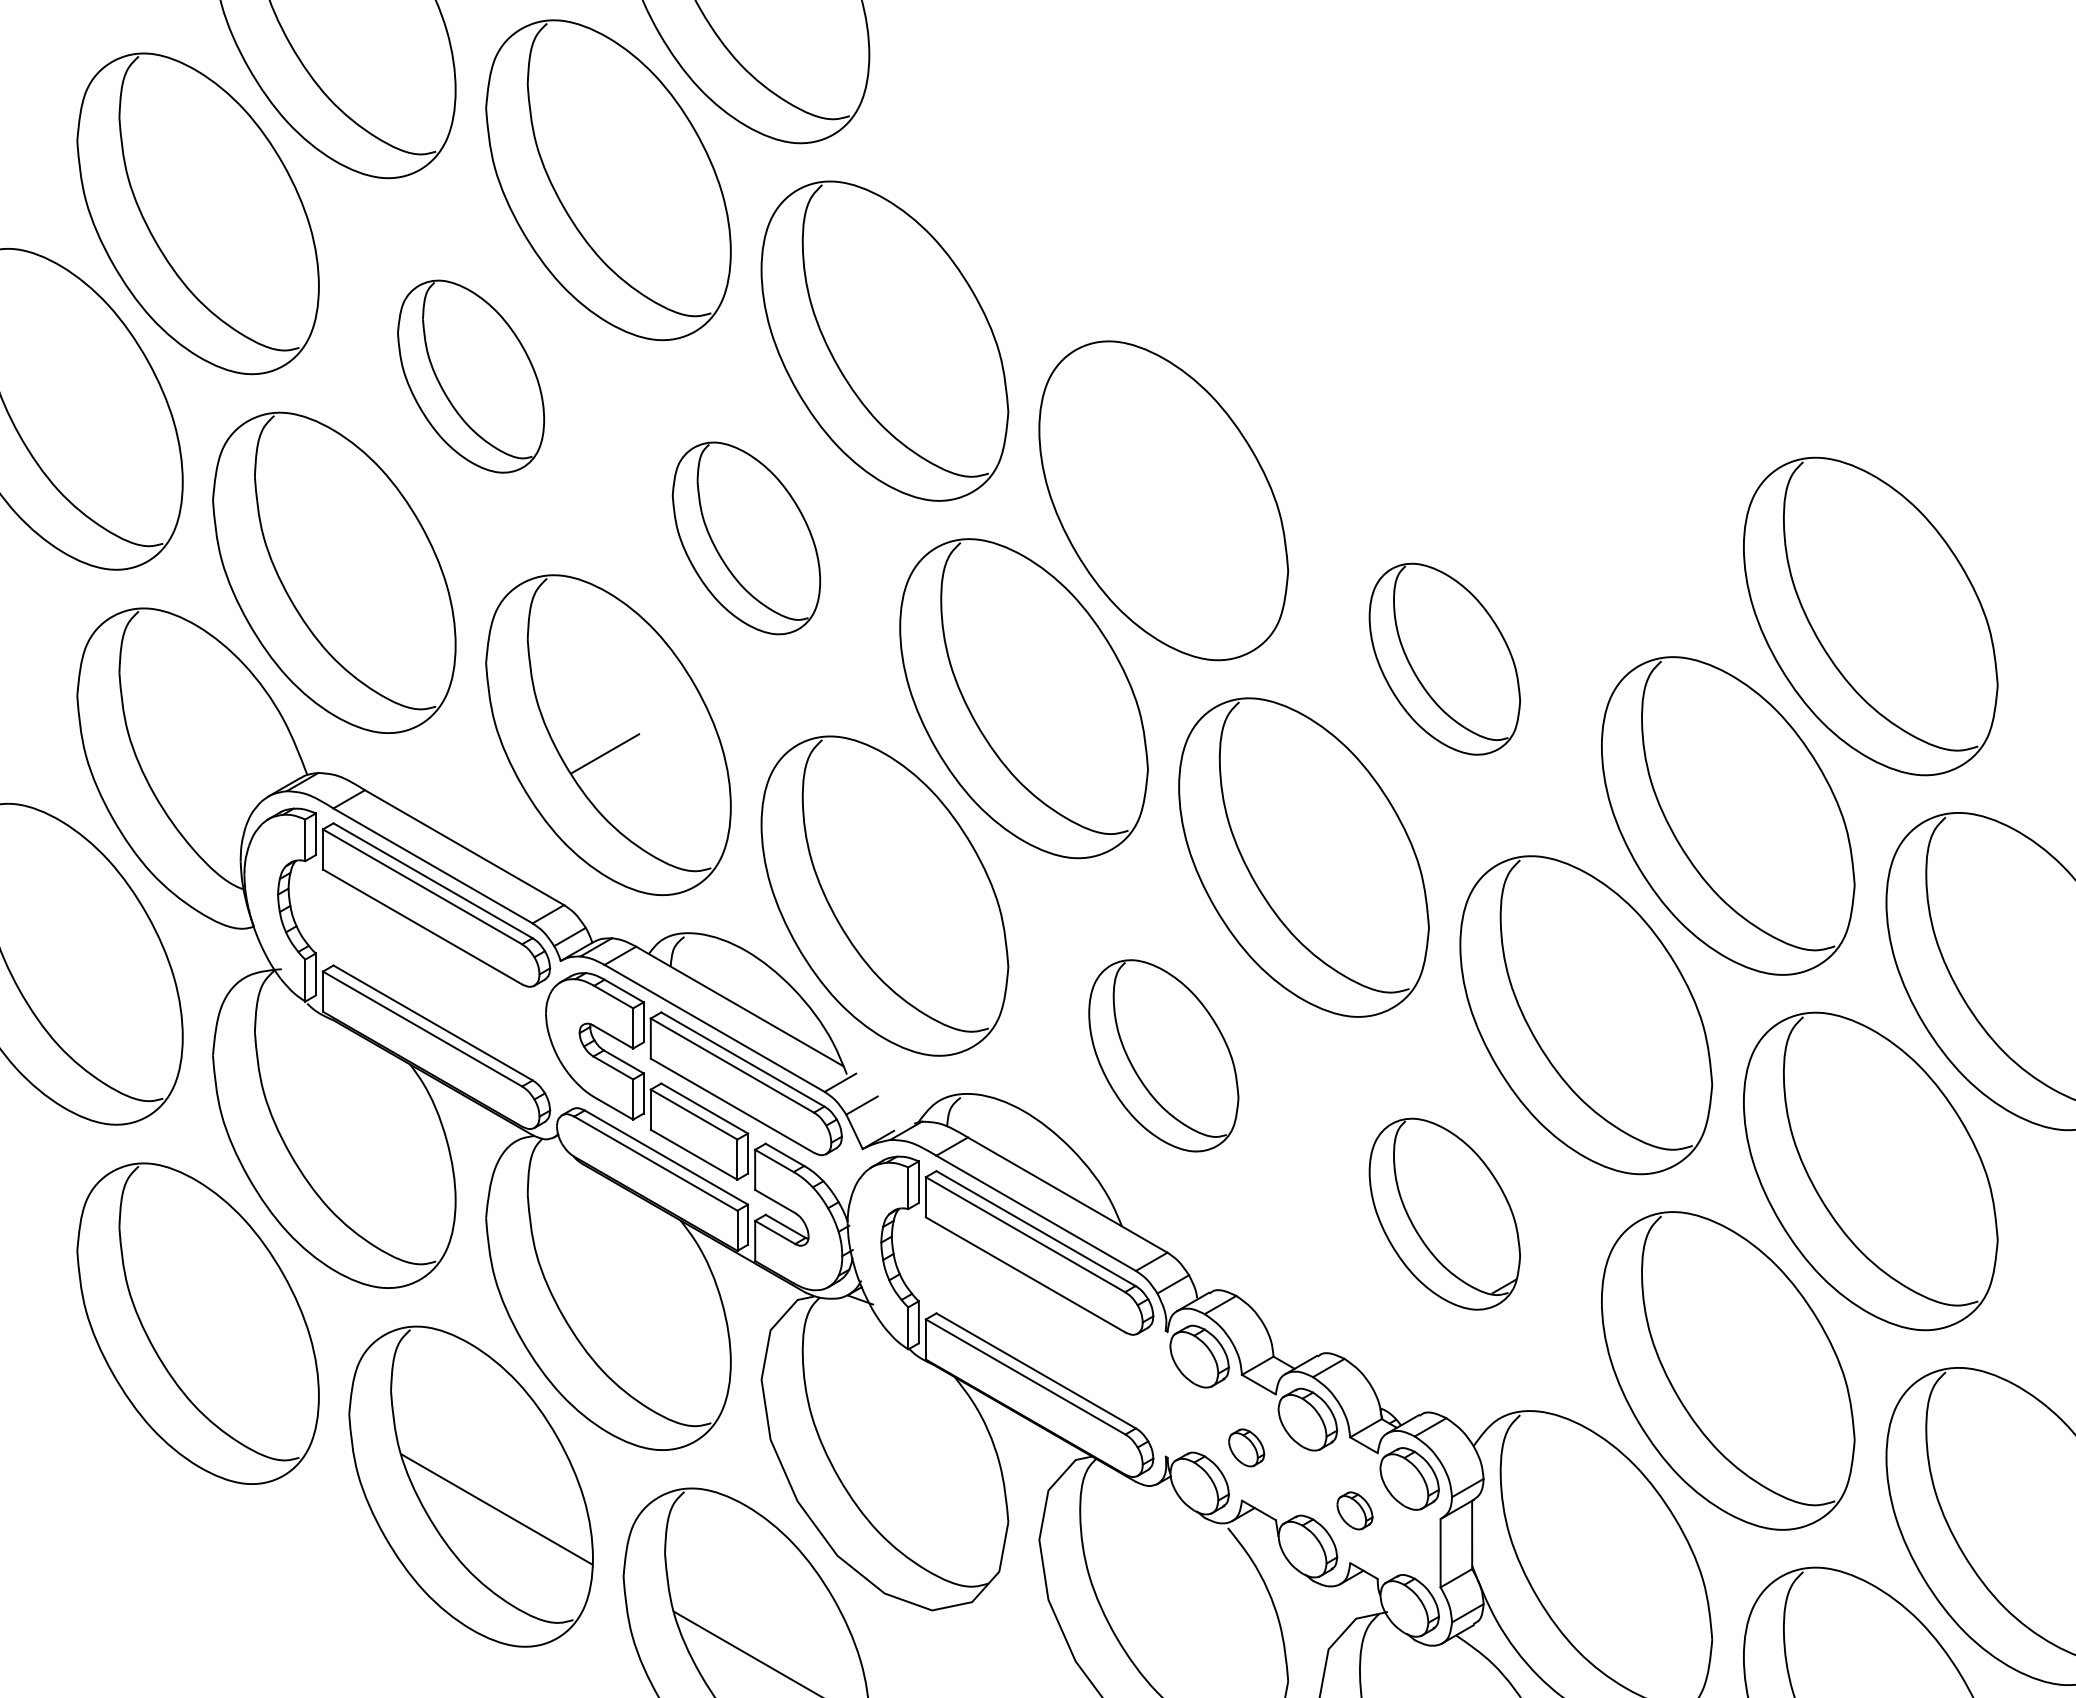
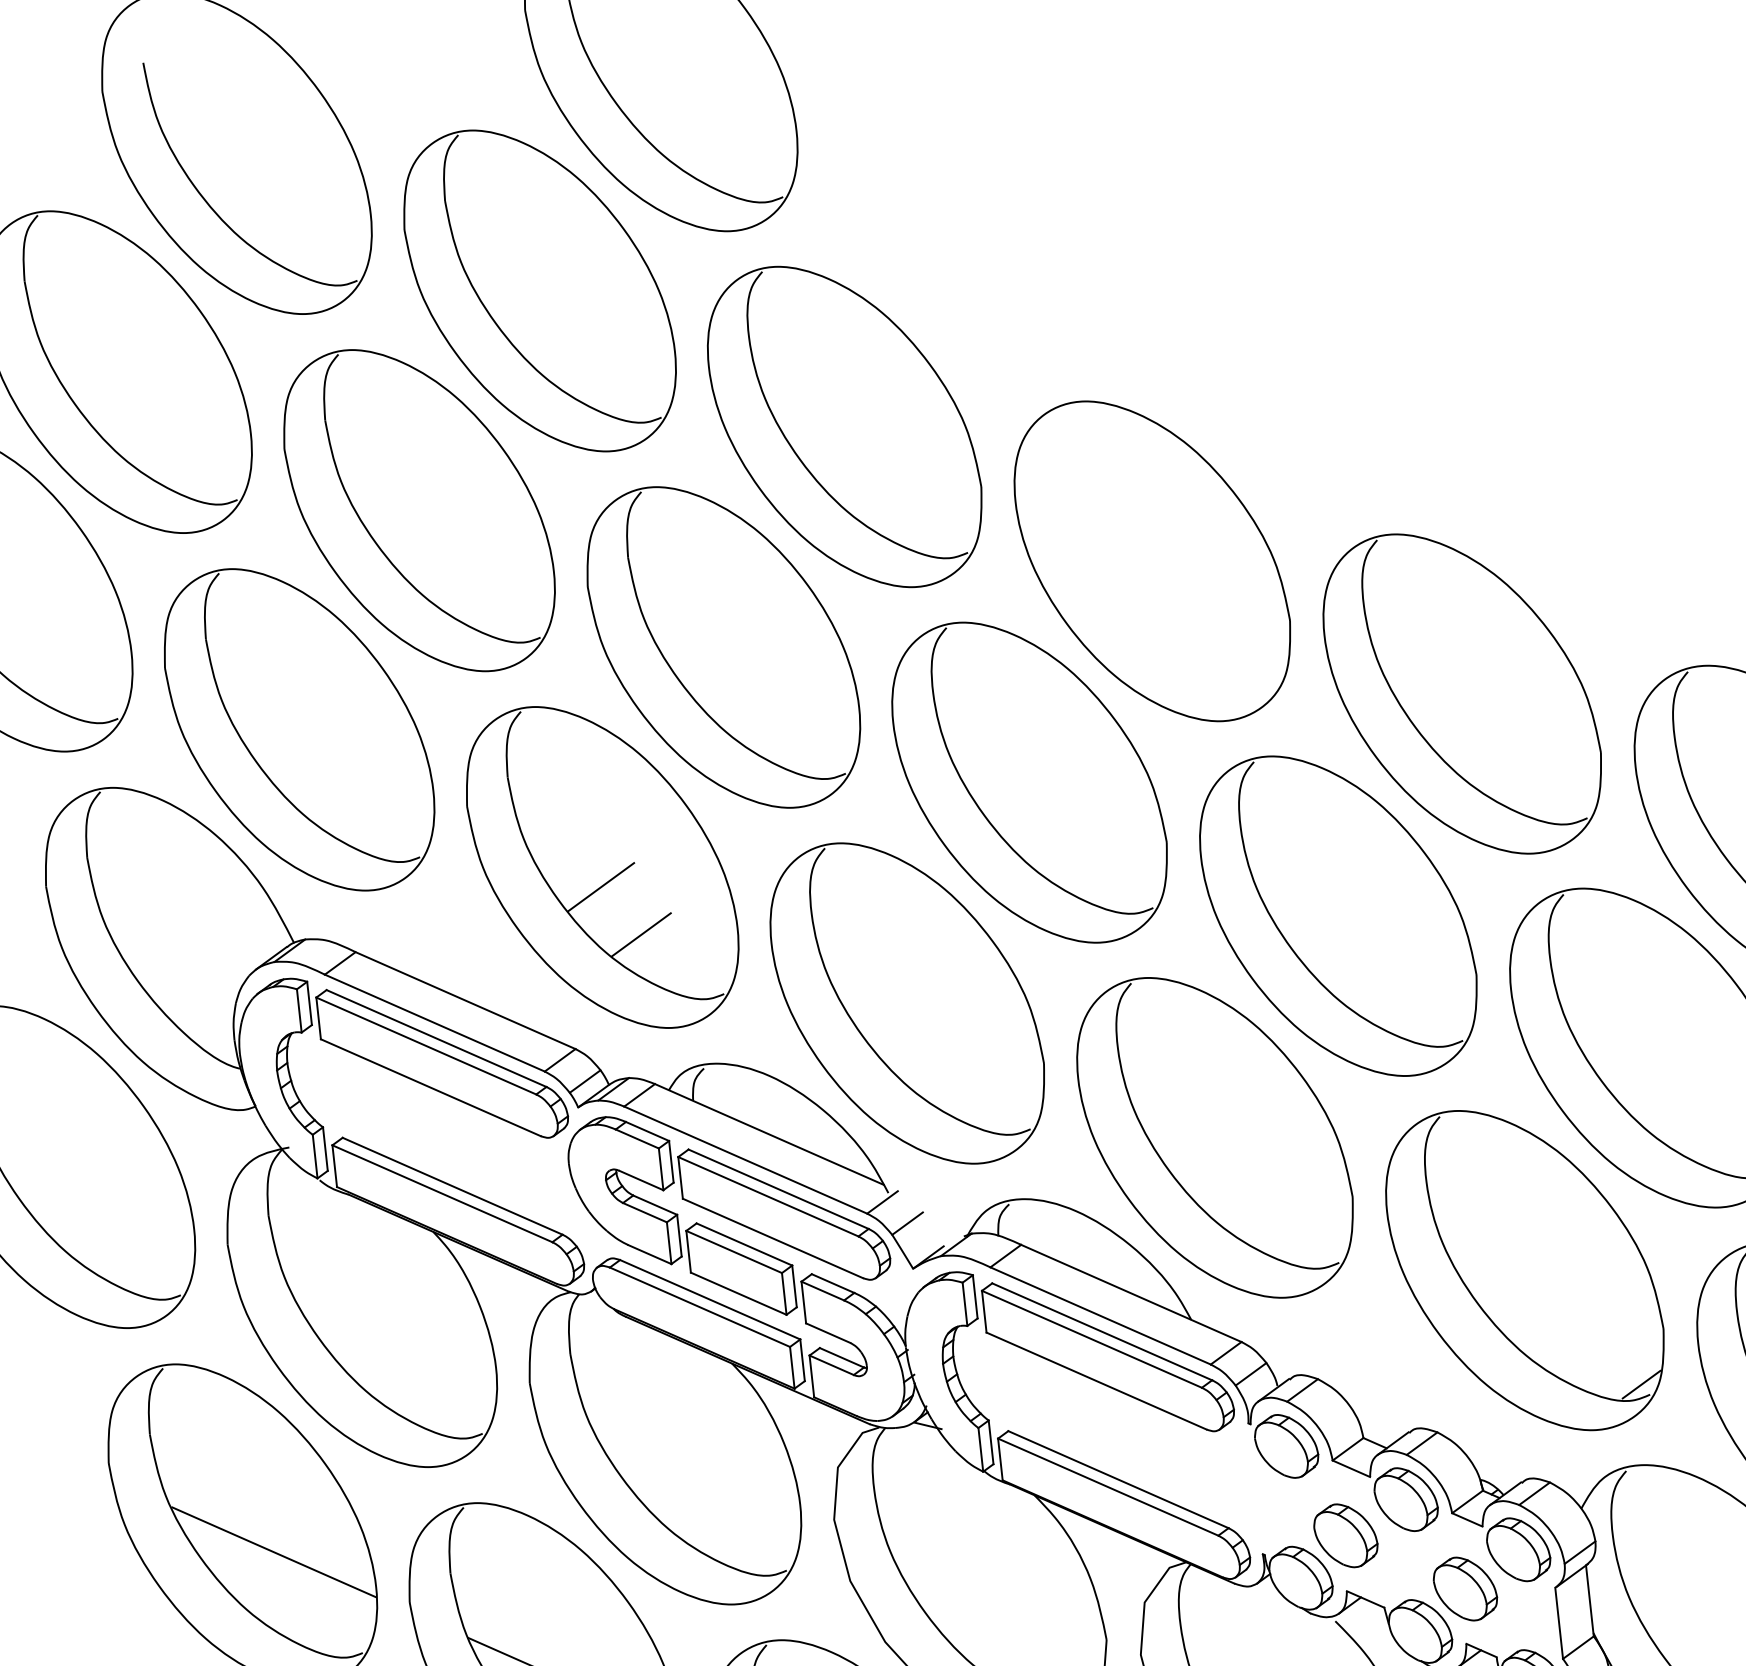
part: (470, 376) -> (418, 510), size x1.67
part: (746, 538) -> (723, 647), size x1.67
part: (1444, 659) -> (1462, 694), size x1.67
line: (638, 802) -> (641, 934), added
part: (1163, 1055) -> (1215, 1137), size x1.67
part: (1444, 1214) -> (1524, 1271), size x1.67
line: (225, 1352) -> (274, 1552), added
part: (1246, 1447) -> (1345, 1535), size x1.67
part: (1354, 1510) -> (1464, 1588), size x1.67

